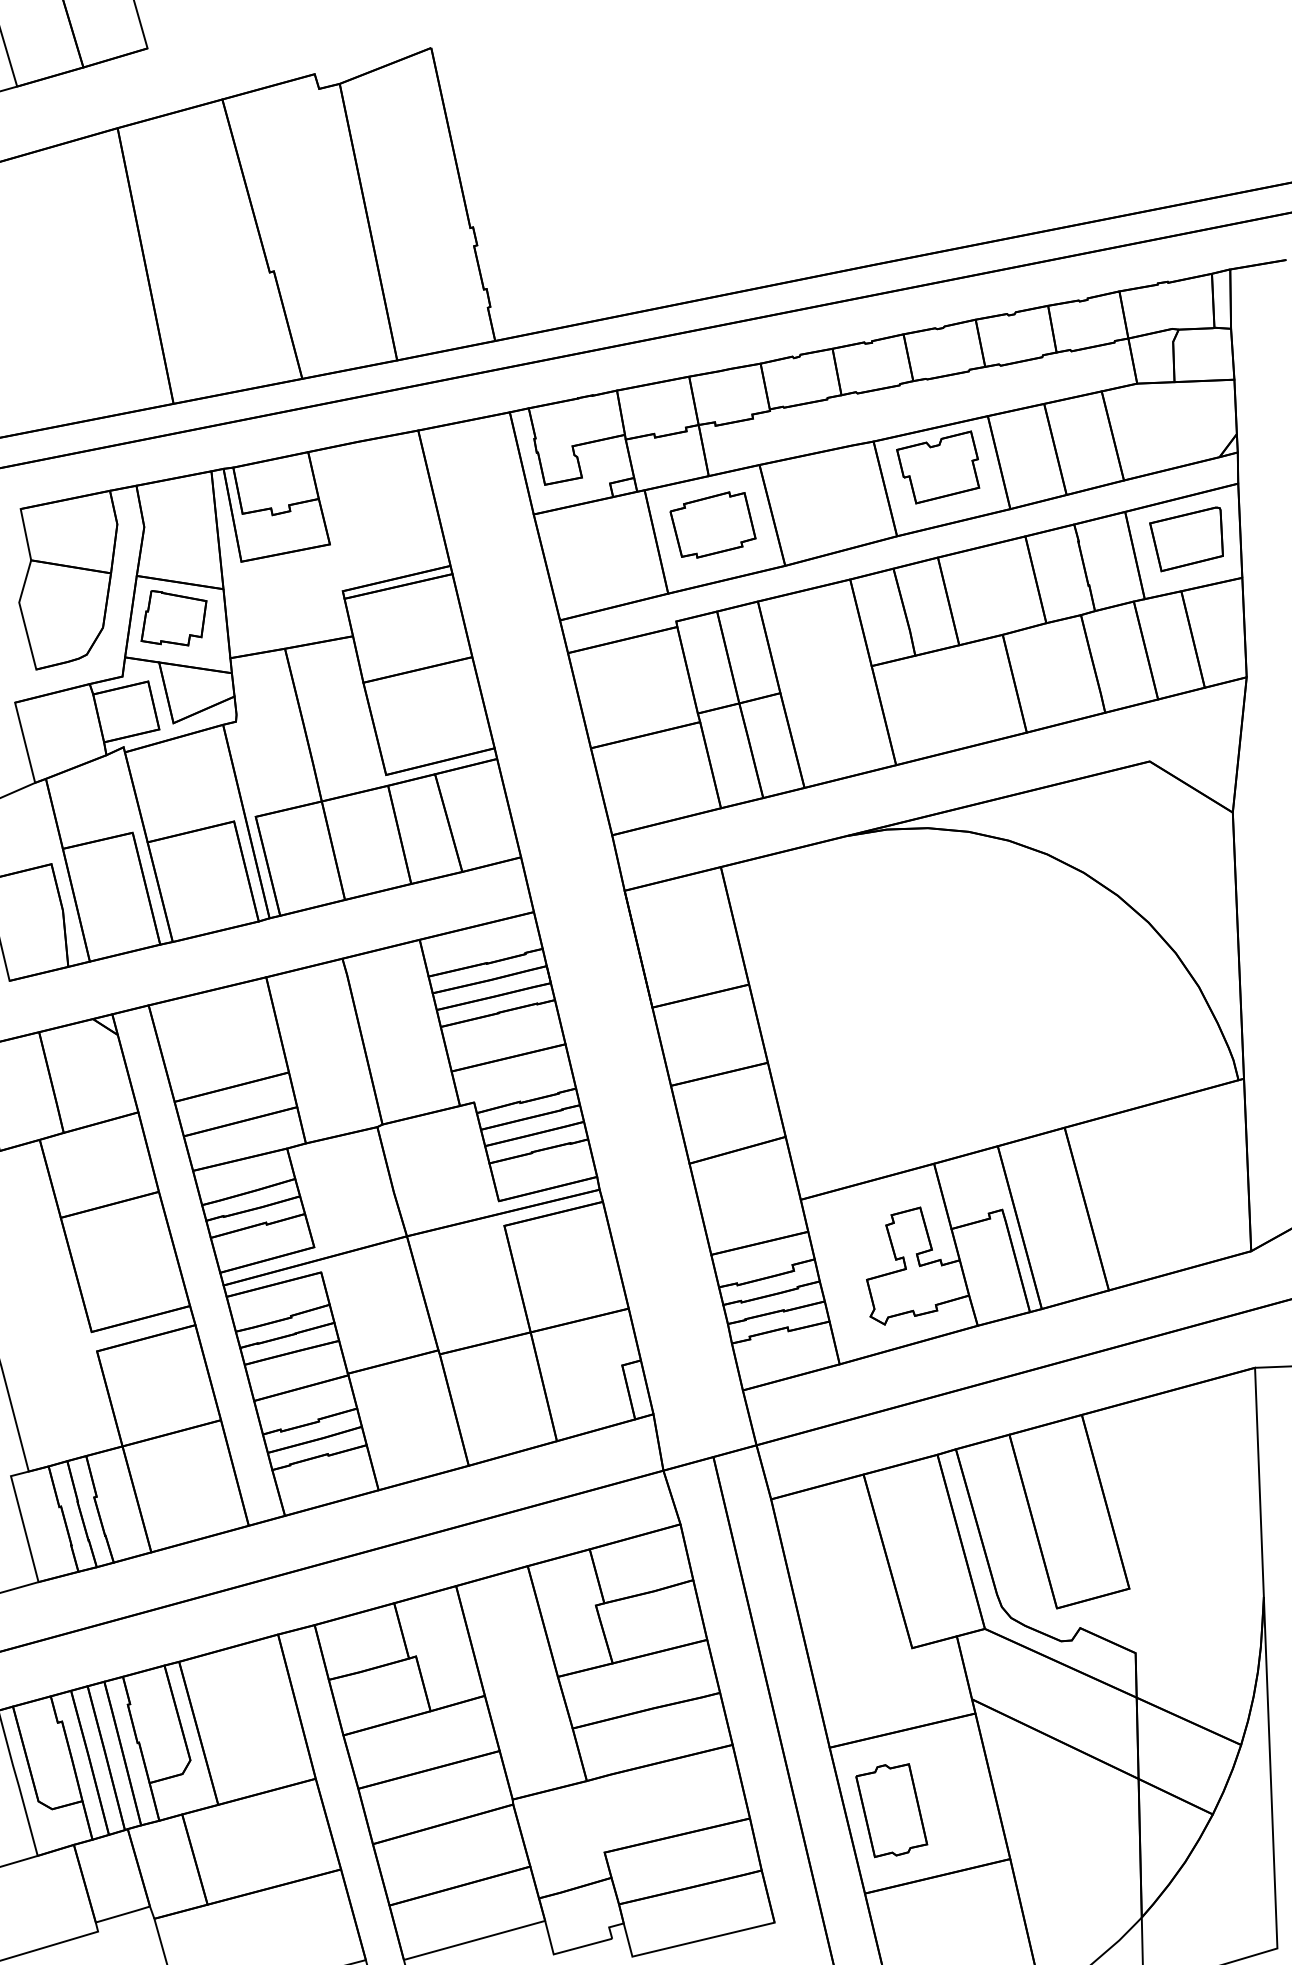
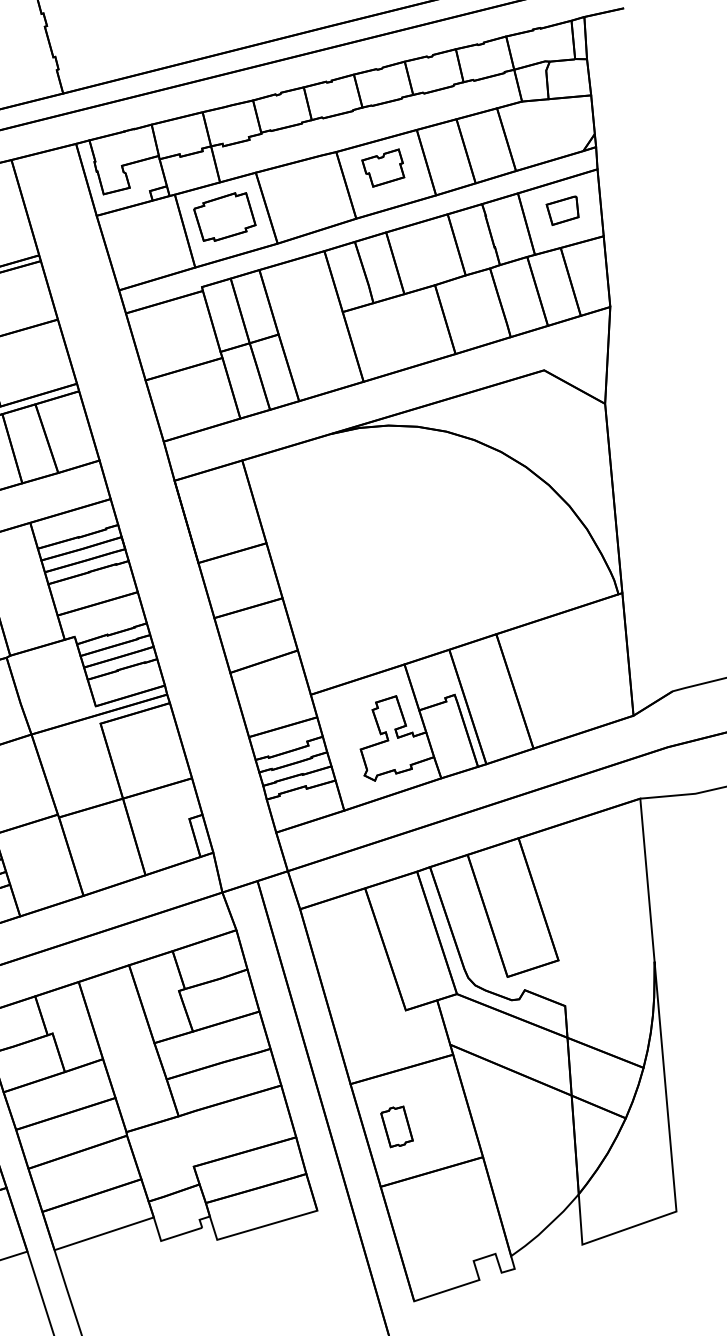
part: (938, 467) -> (383, 168), size x0.7
part: (1186, 539) -> (562, 210), size x0.6
part: (891, 1810) -> (396, 1126), size x0.6

